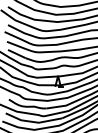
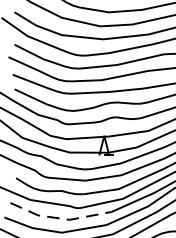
line: (33, 122) -> (60, 219), solid -> dashed

